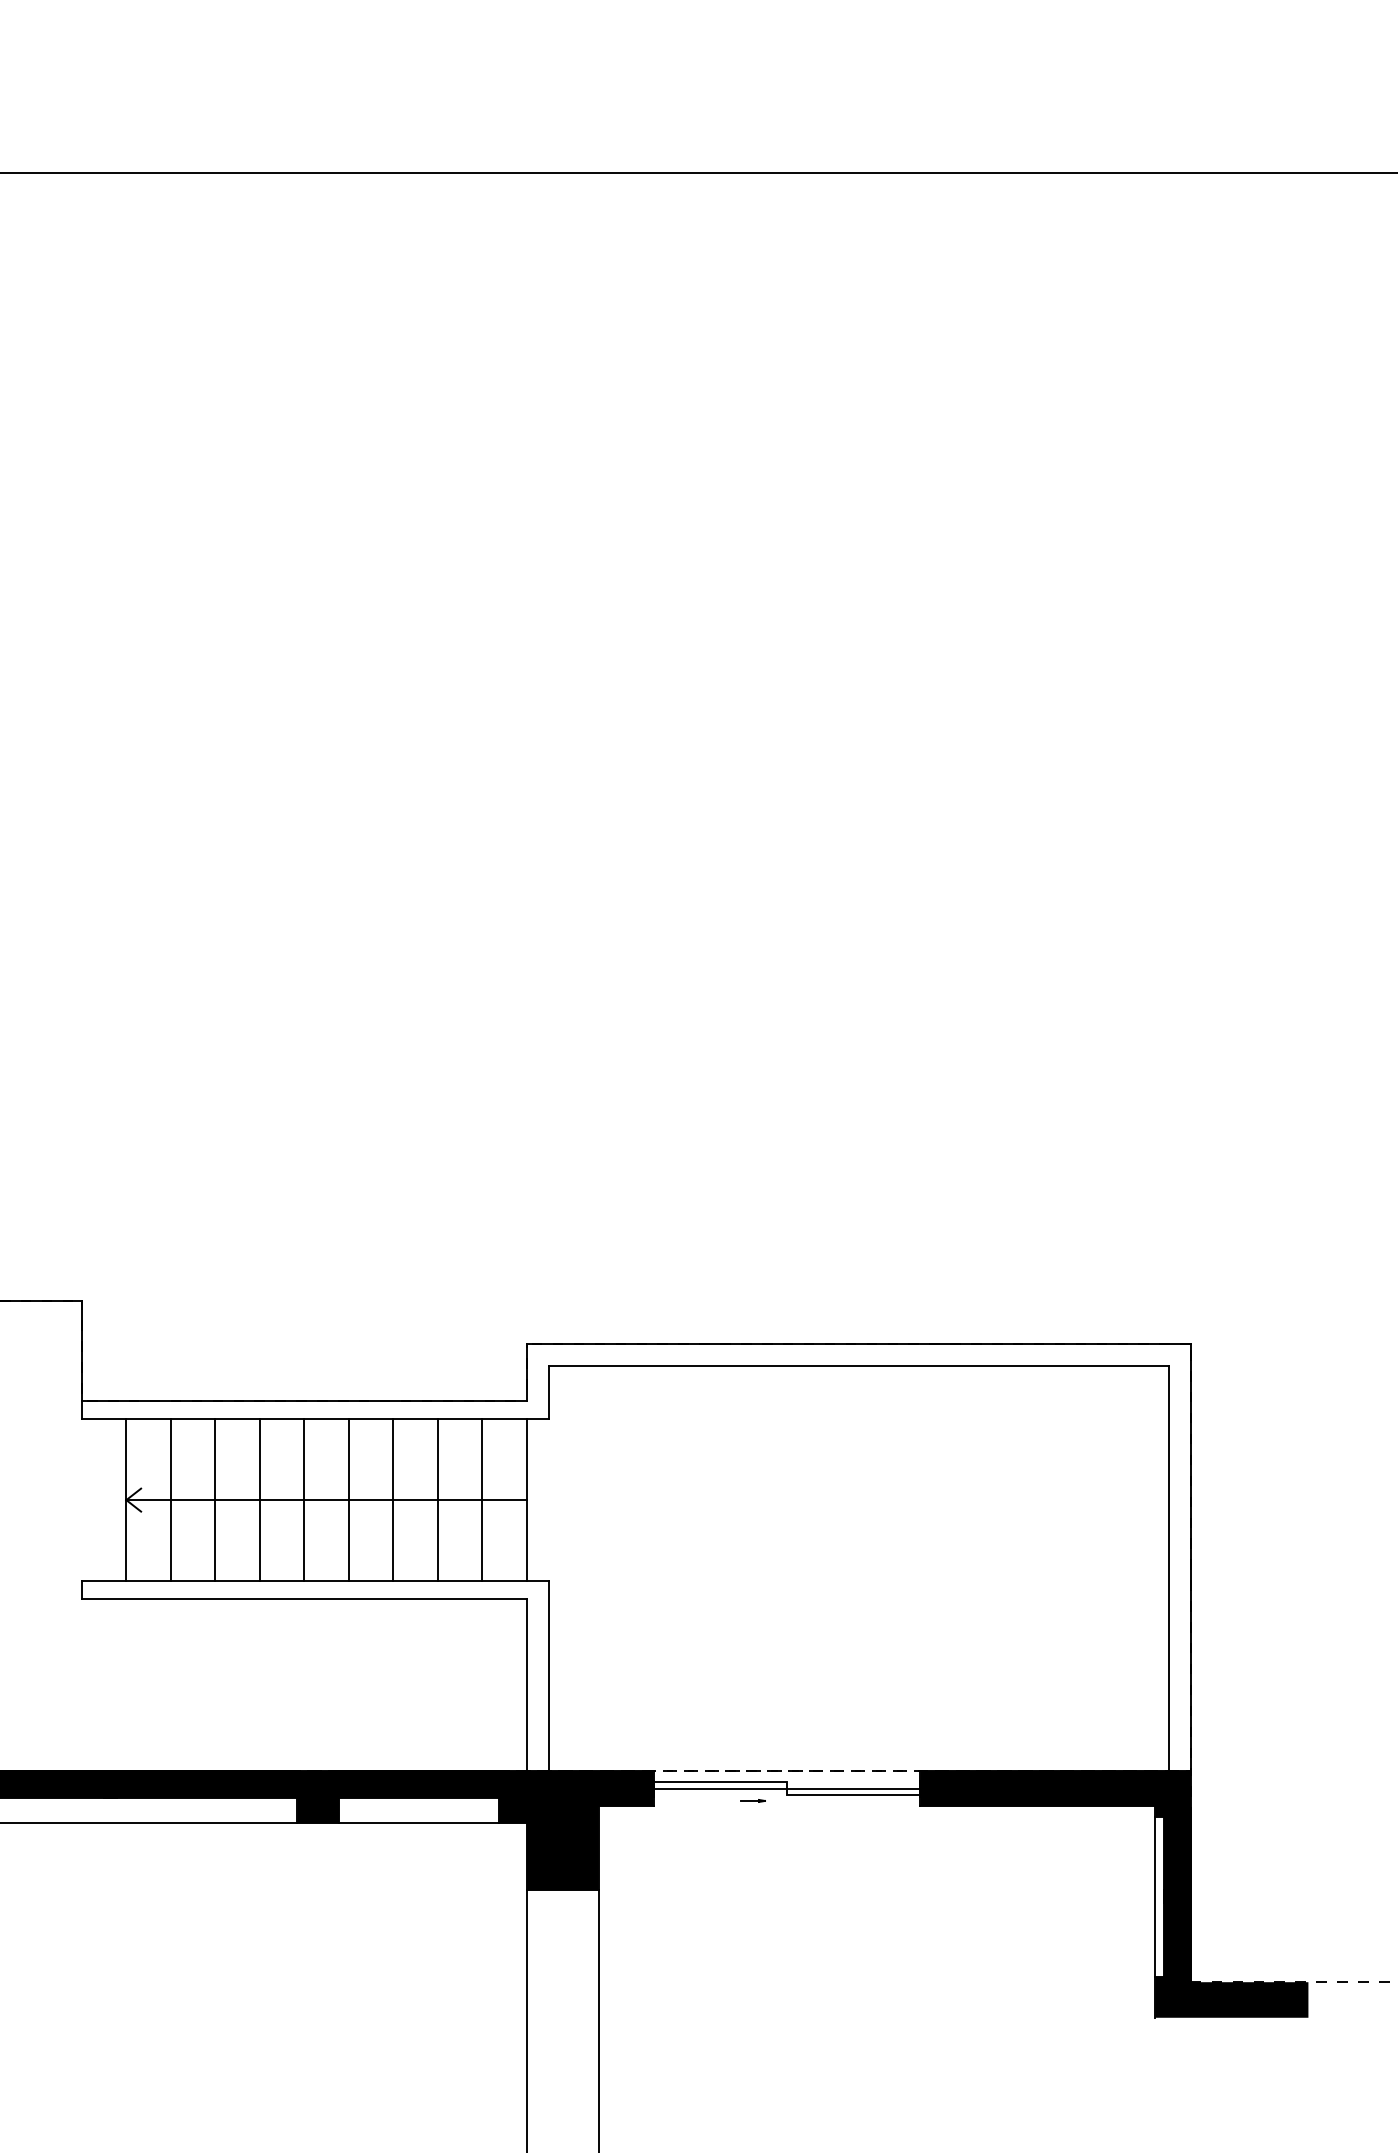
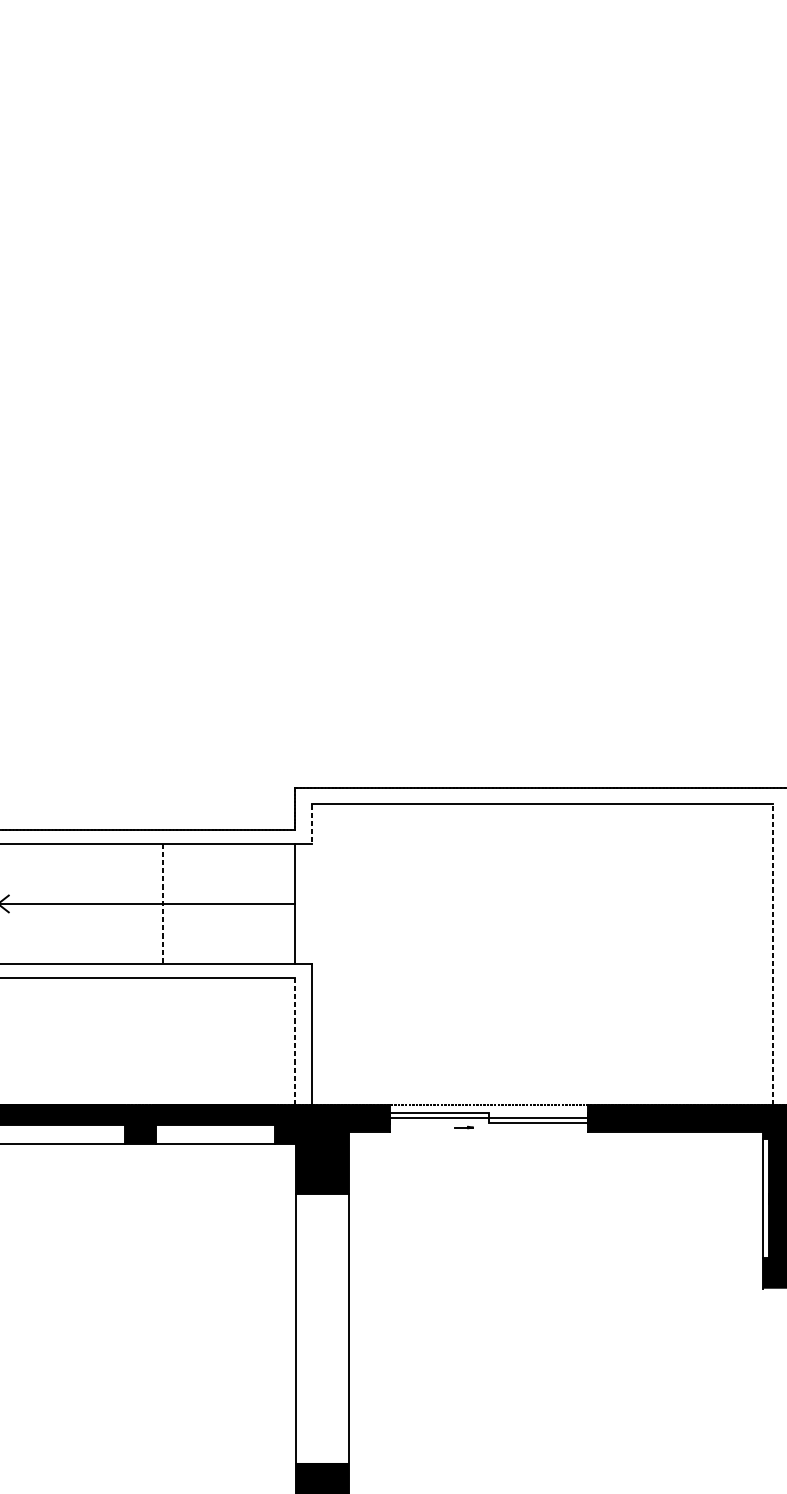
line: (548, 1393) -> (311, 824), solid -> dashed
line: (170, 1499) -> (30, 903), removed
line: (215, 1499) -> (64, 903), removed
line: (259, 1499) -> (97, 903), removed
line: (304, 1499) -> (130, 903), removed
line: (393, 1499) -> (196, 903), removed
line: (437, 1499) -> (229, 903), removed
line: (482, 1499) -> (262, 903), removed
line: (348, 1500) -> (163, 904), solid -> dashed
line: (1168, 1568) -> (772, 954), solid -> dashed
line: (526, 1685) -> (295, 1041), solid -> dashed

